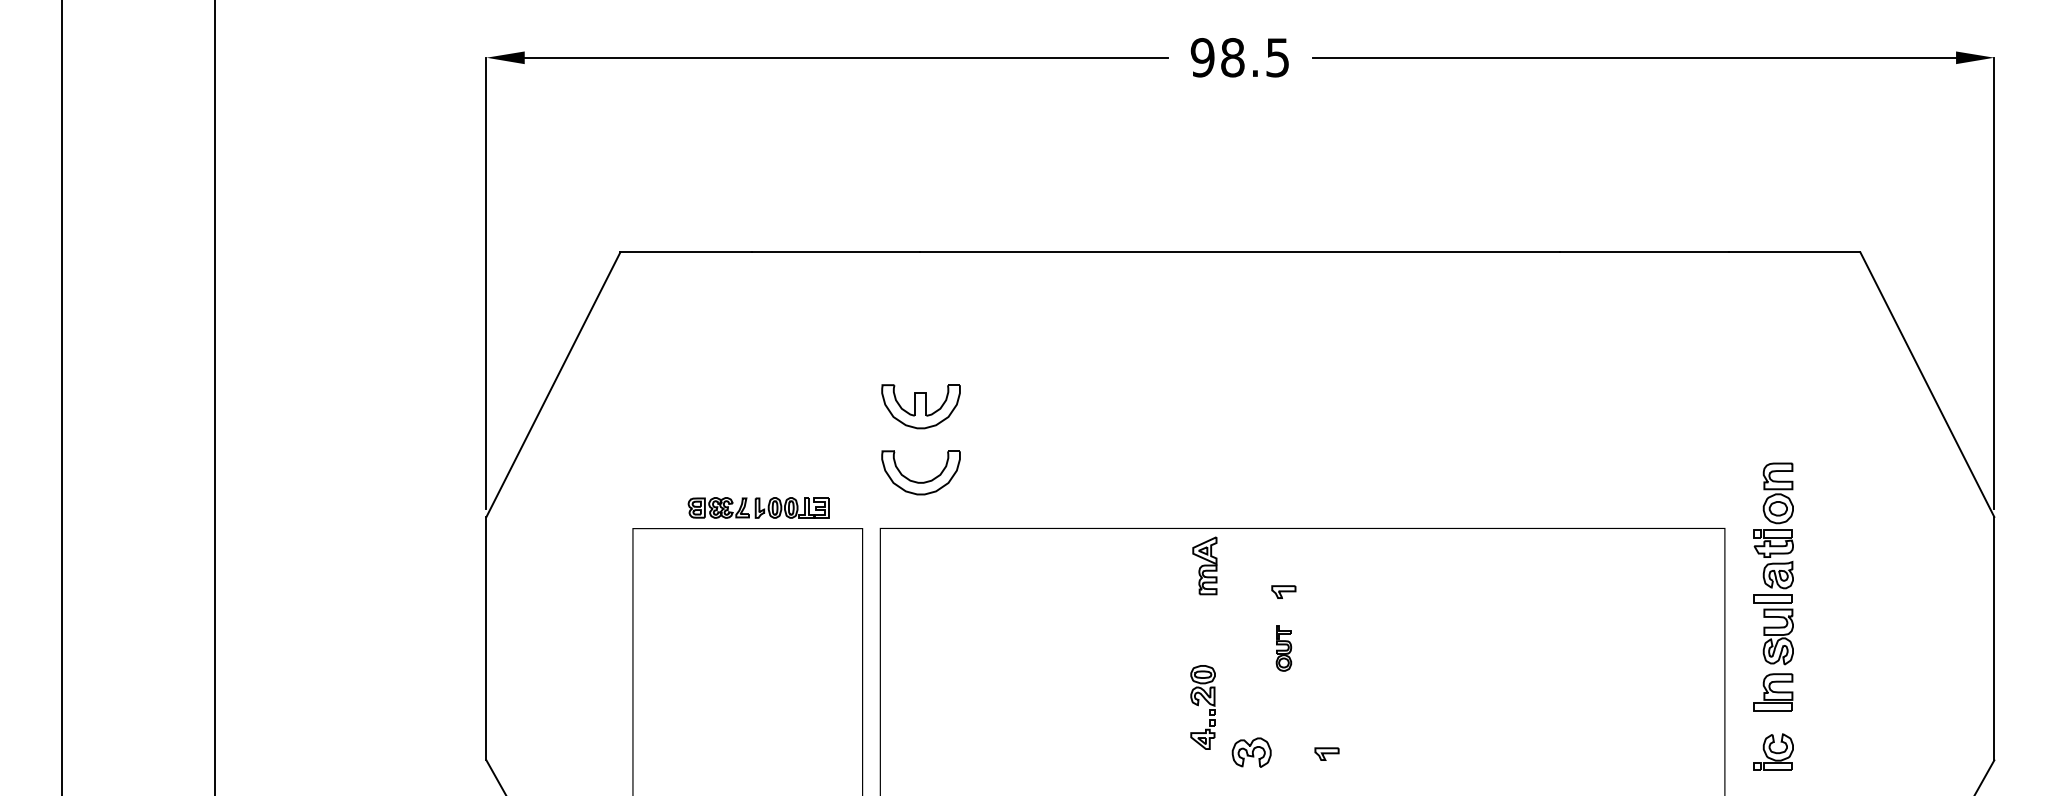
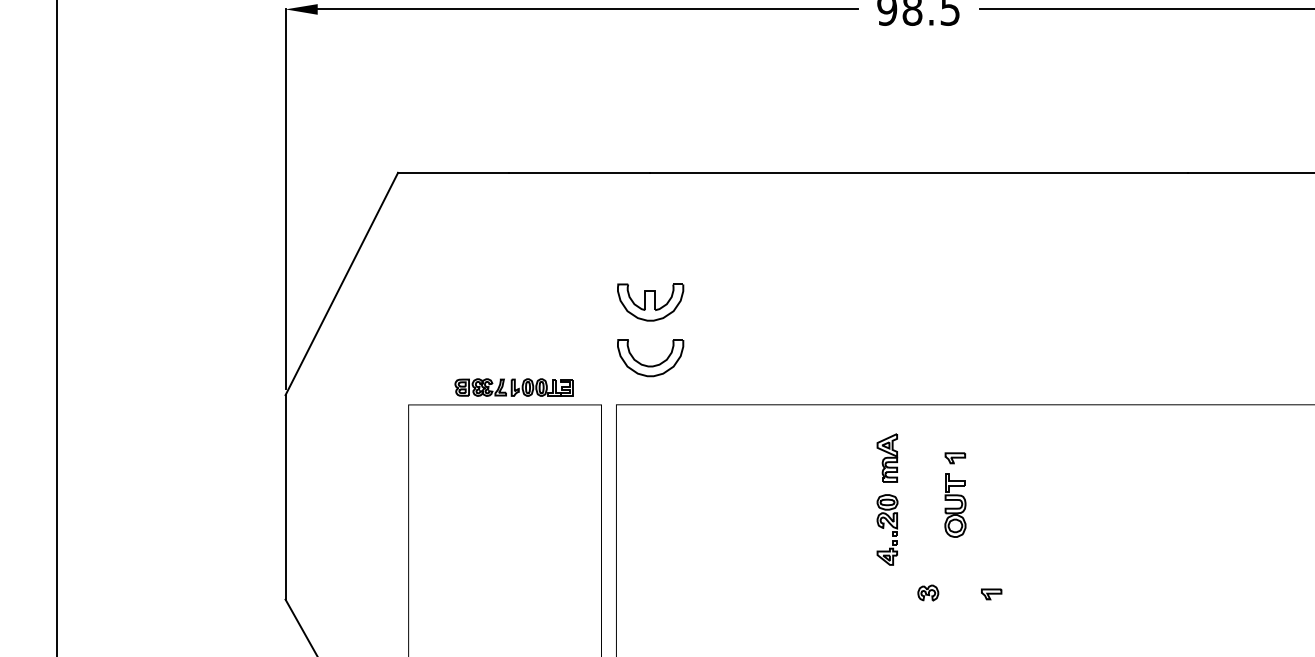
part: (1204, 565) -> (887, 457), moved
part: (1283, 648) -> (955, 505), size x1.67
part: (1202, 707) -> (887, 529), moved
part: (1251, 752) -> (928, 592), size x0.62

